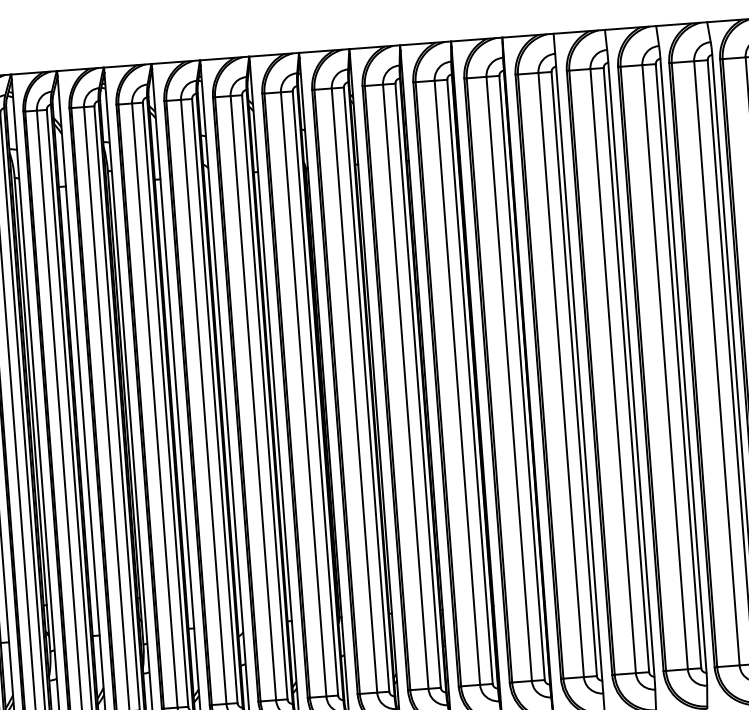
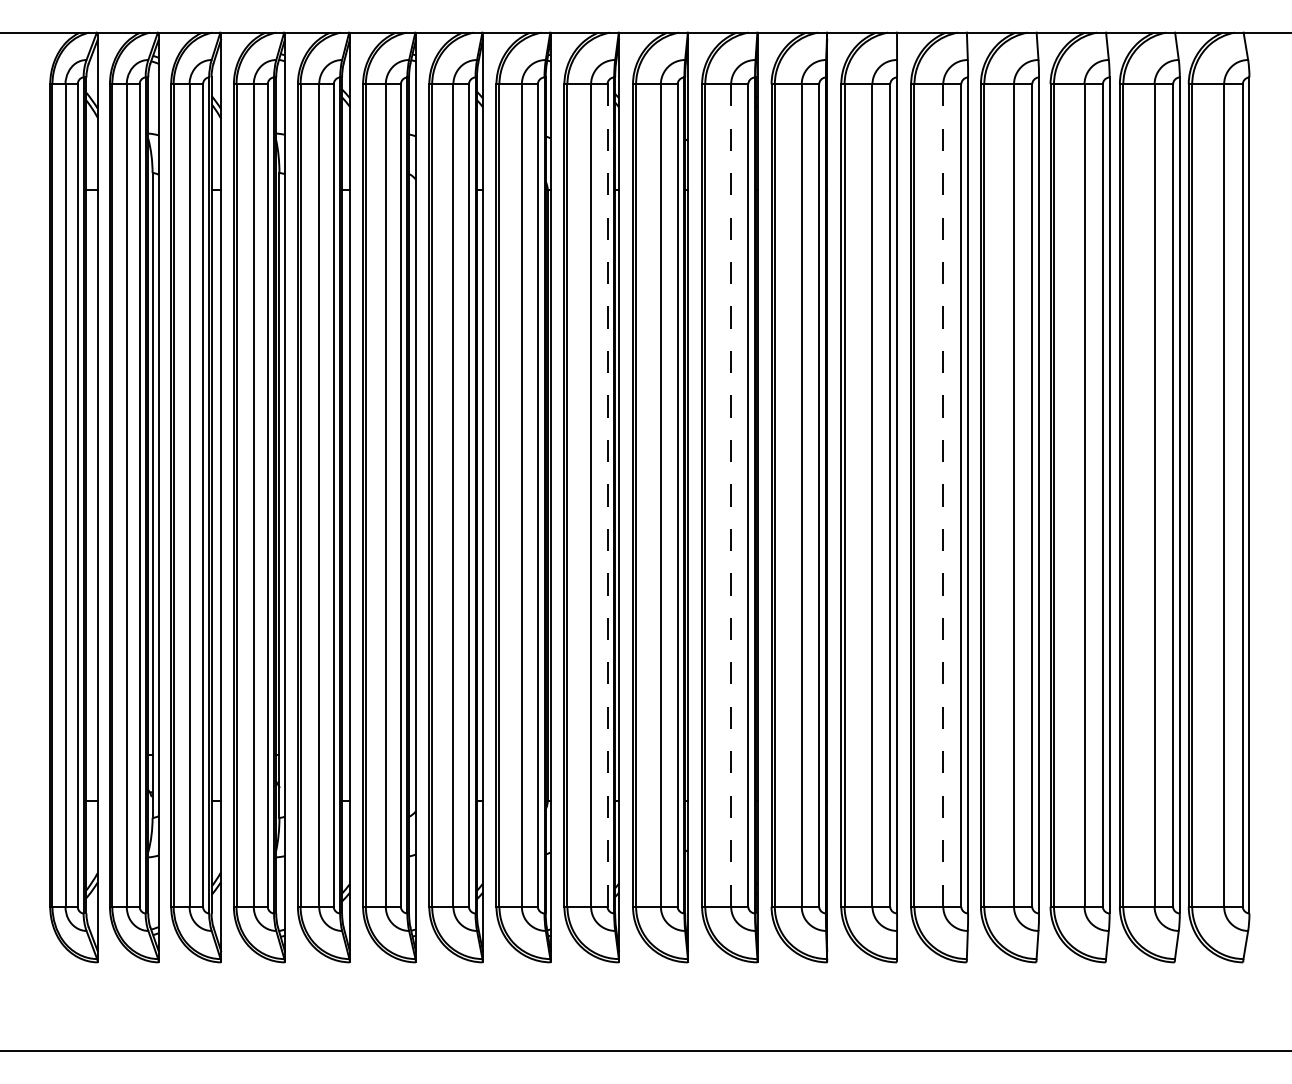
line: (613, 370) -> (943, 494), solid -> dashed
line: (457, 382) -> (731, 494), solid -> dashed
line: (366, 388) -> (607, 494), solid -> dashed

